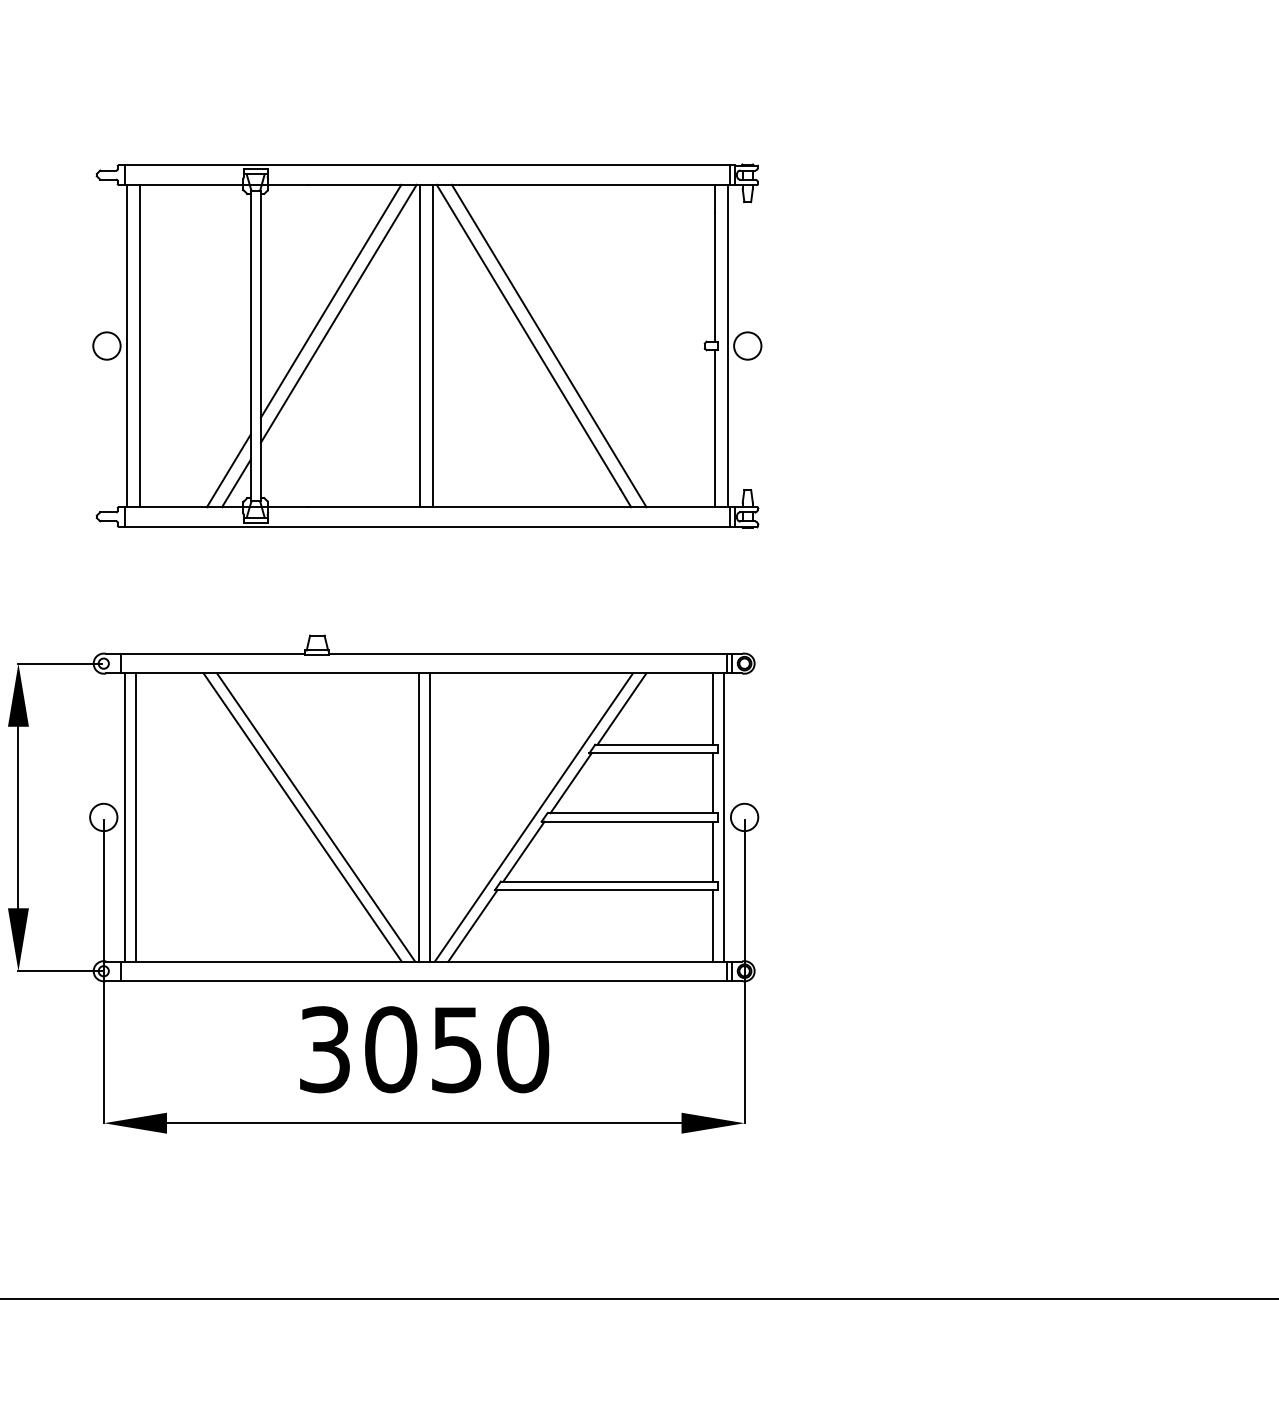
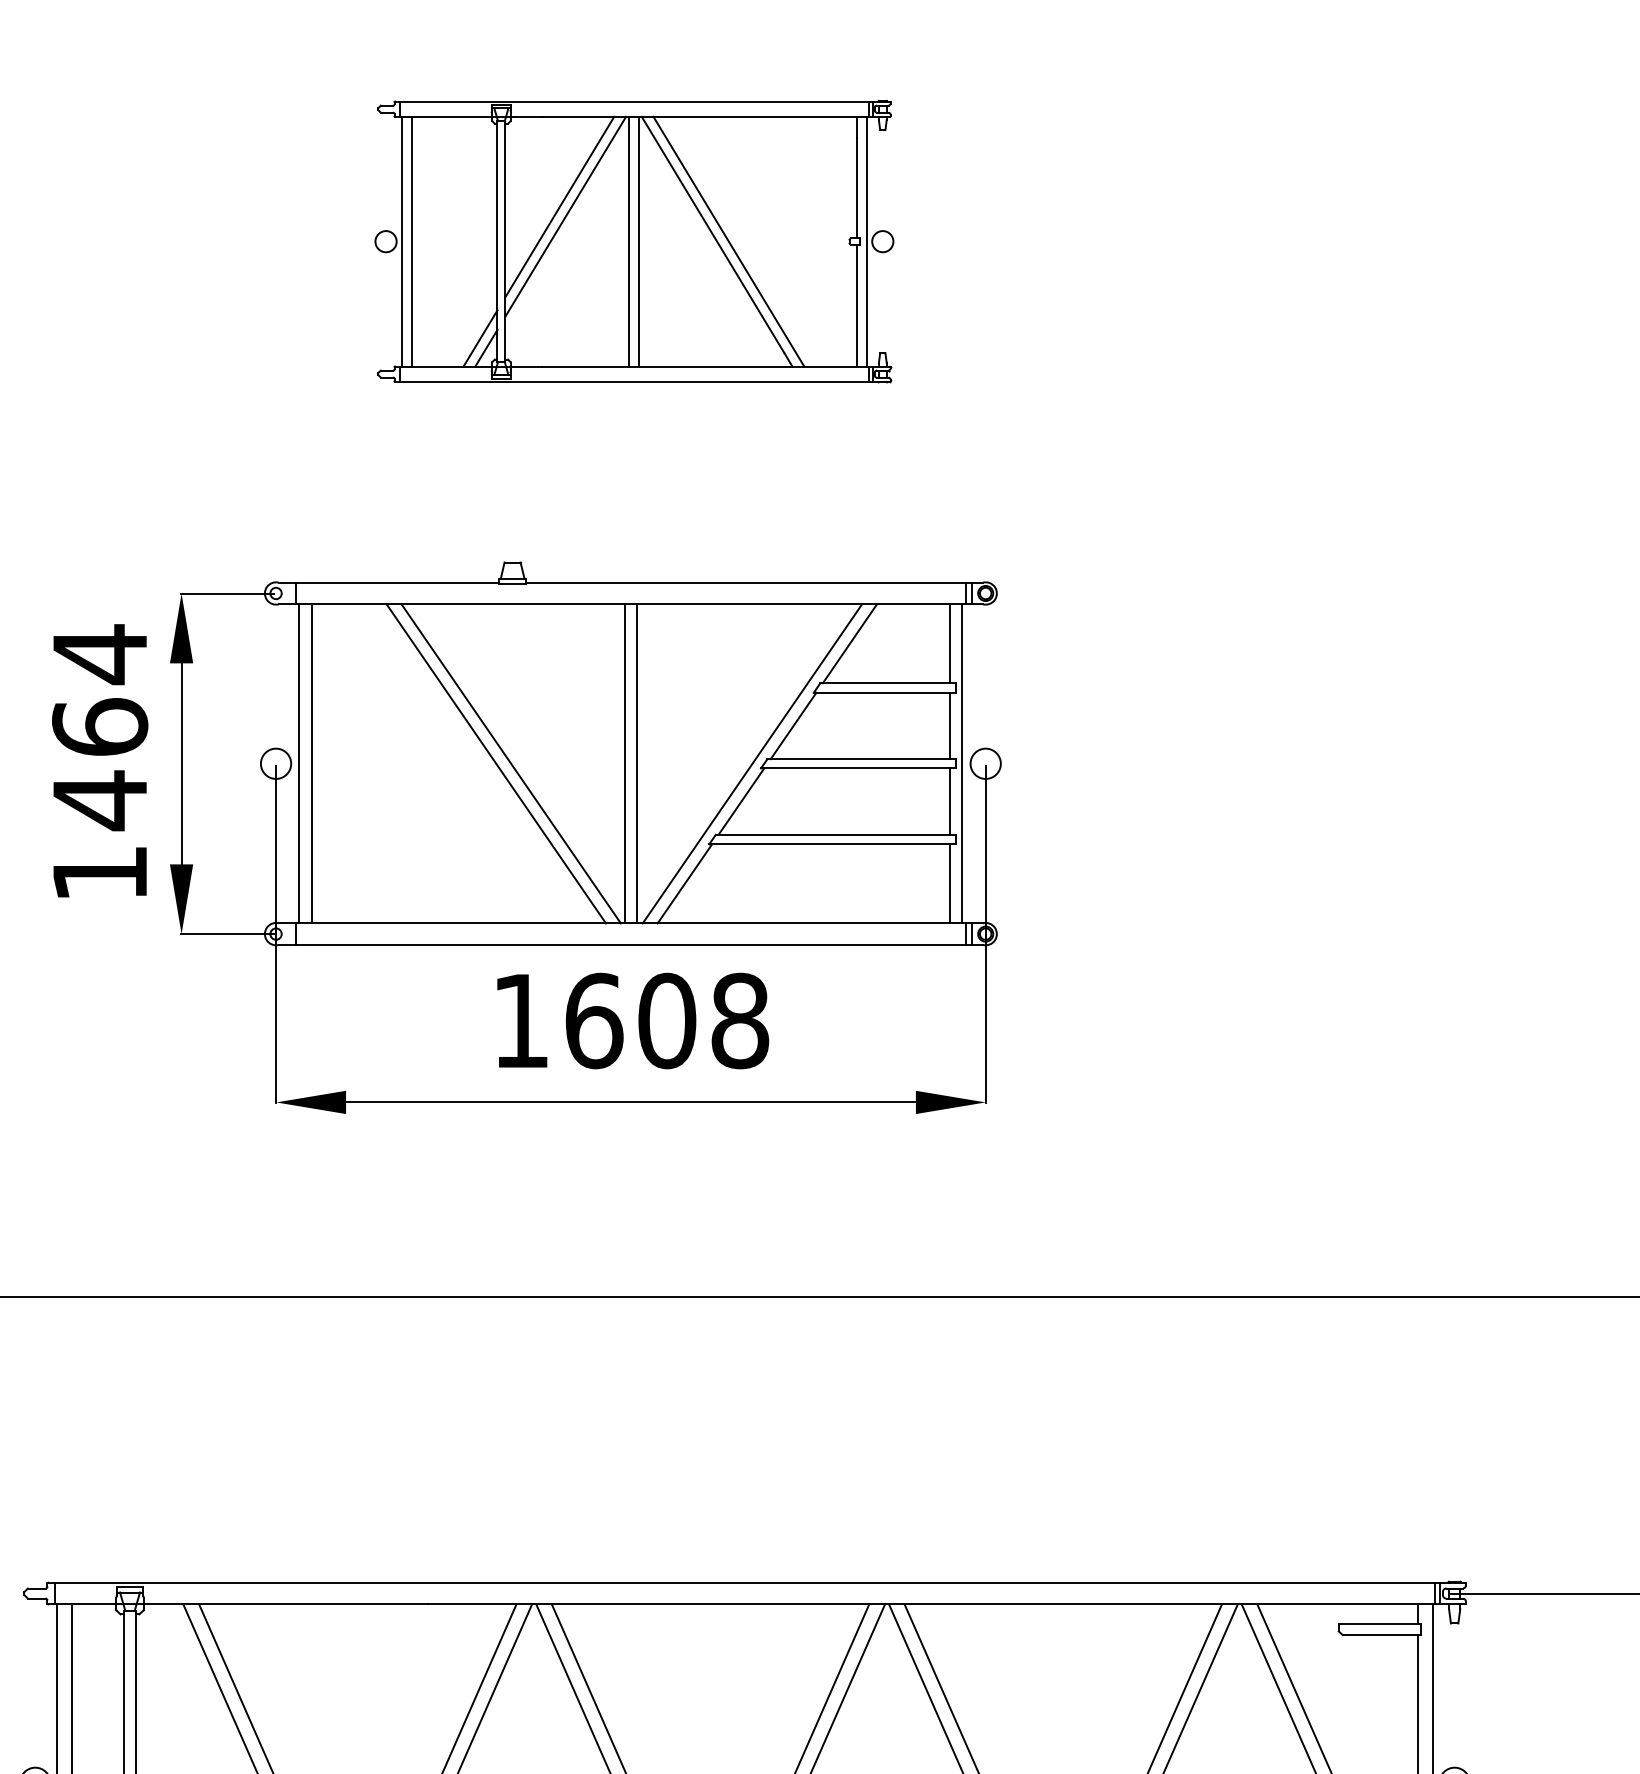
part: (427, 345) -> (634, 241), size x0.7
text: (424, 1049) -> (631, 1020), 3050 -> 1608

